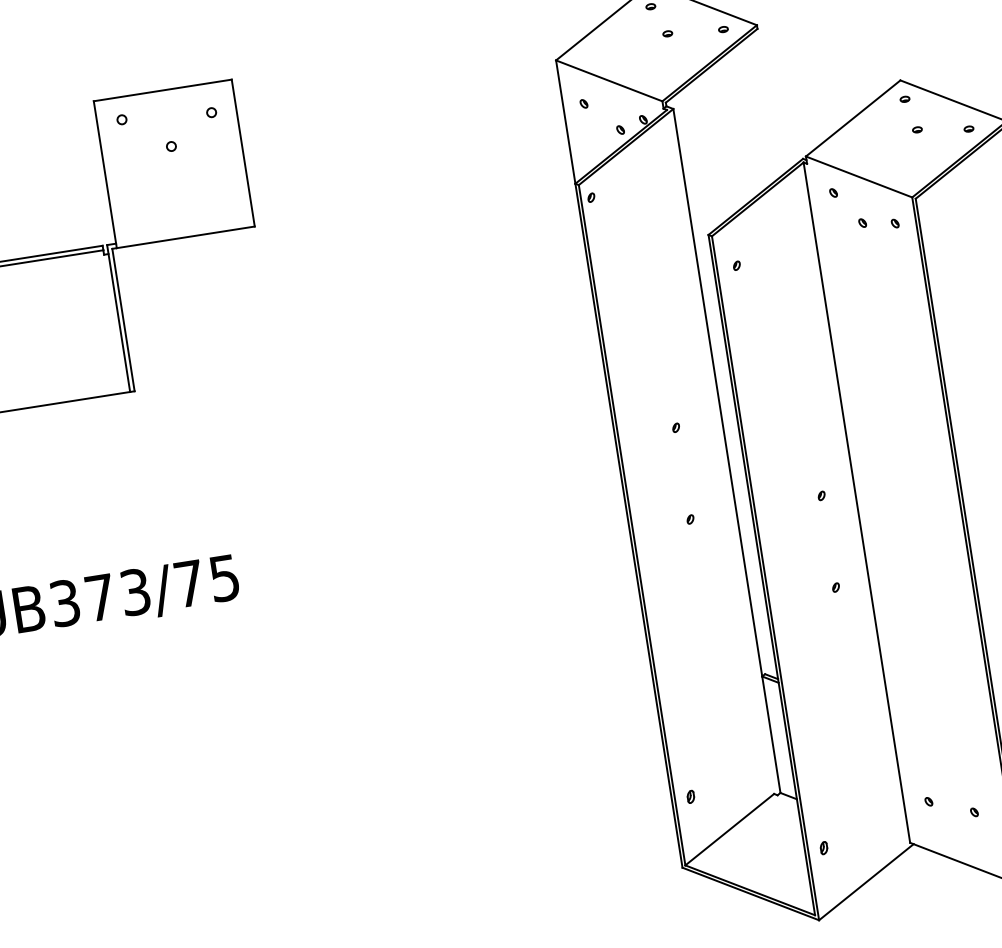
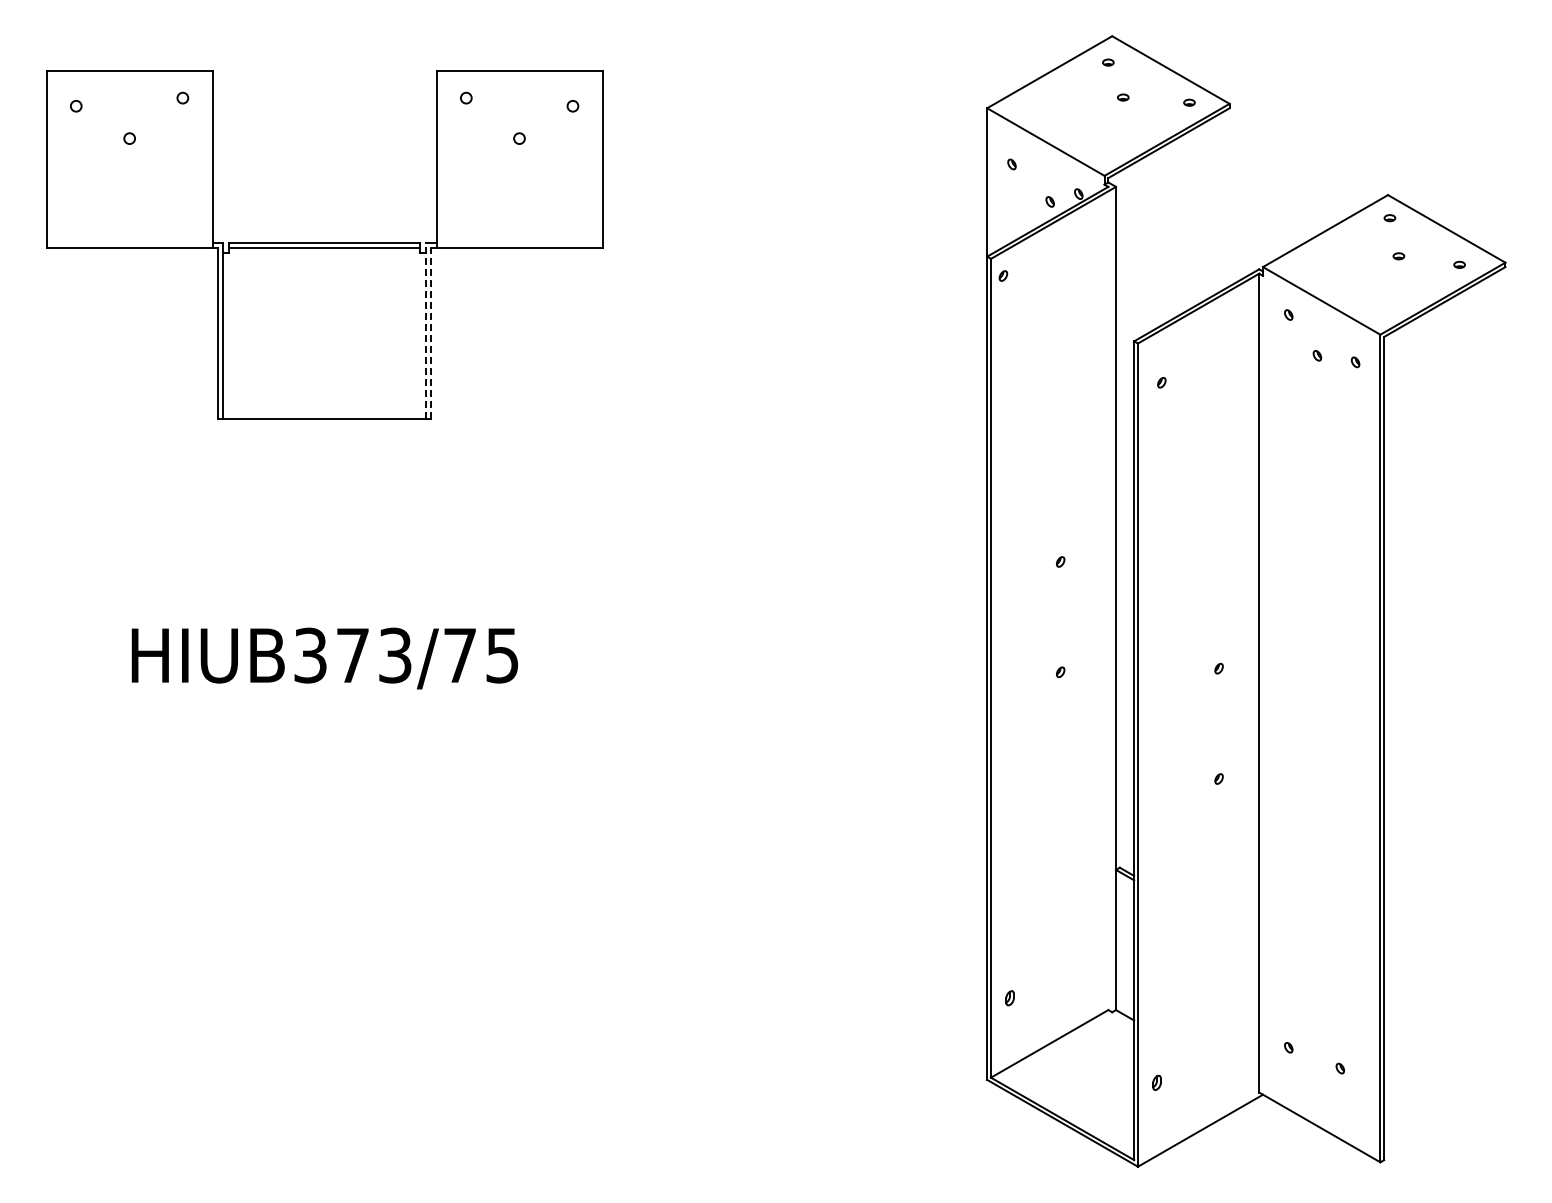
line: (118, 318) -> (425, 330), solid -> dashed
line: (123, 319) -> (431, 333), solid -> dashed

